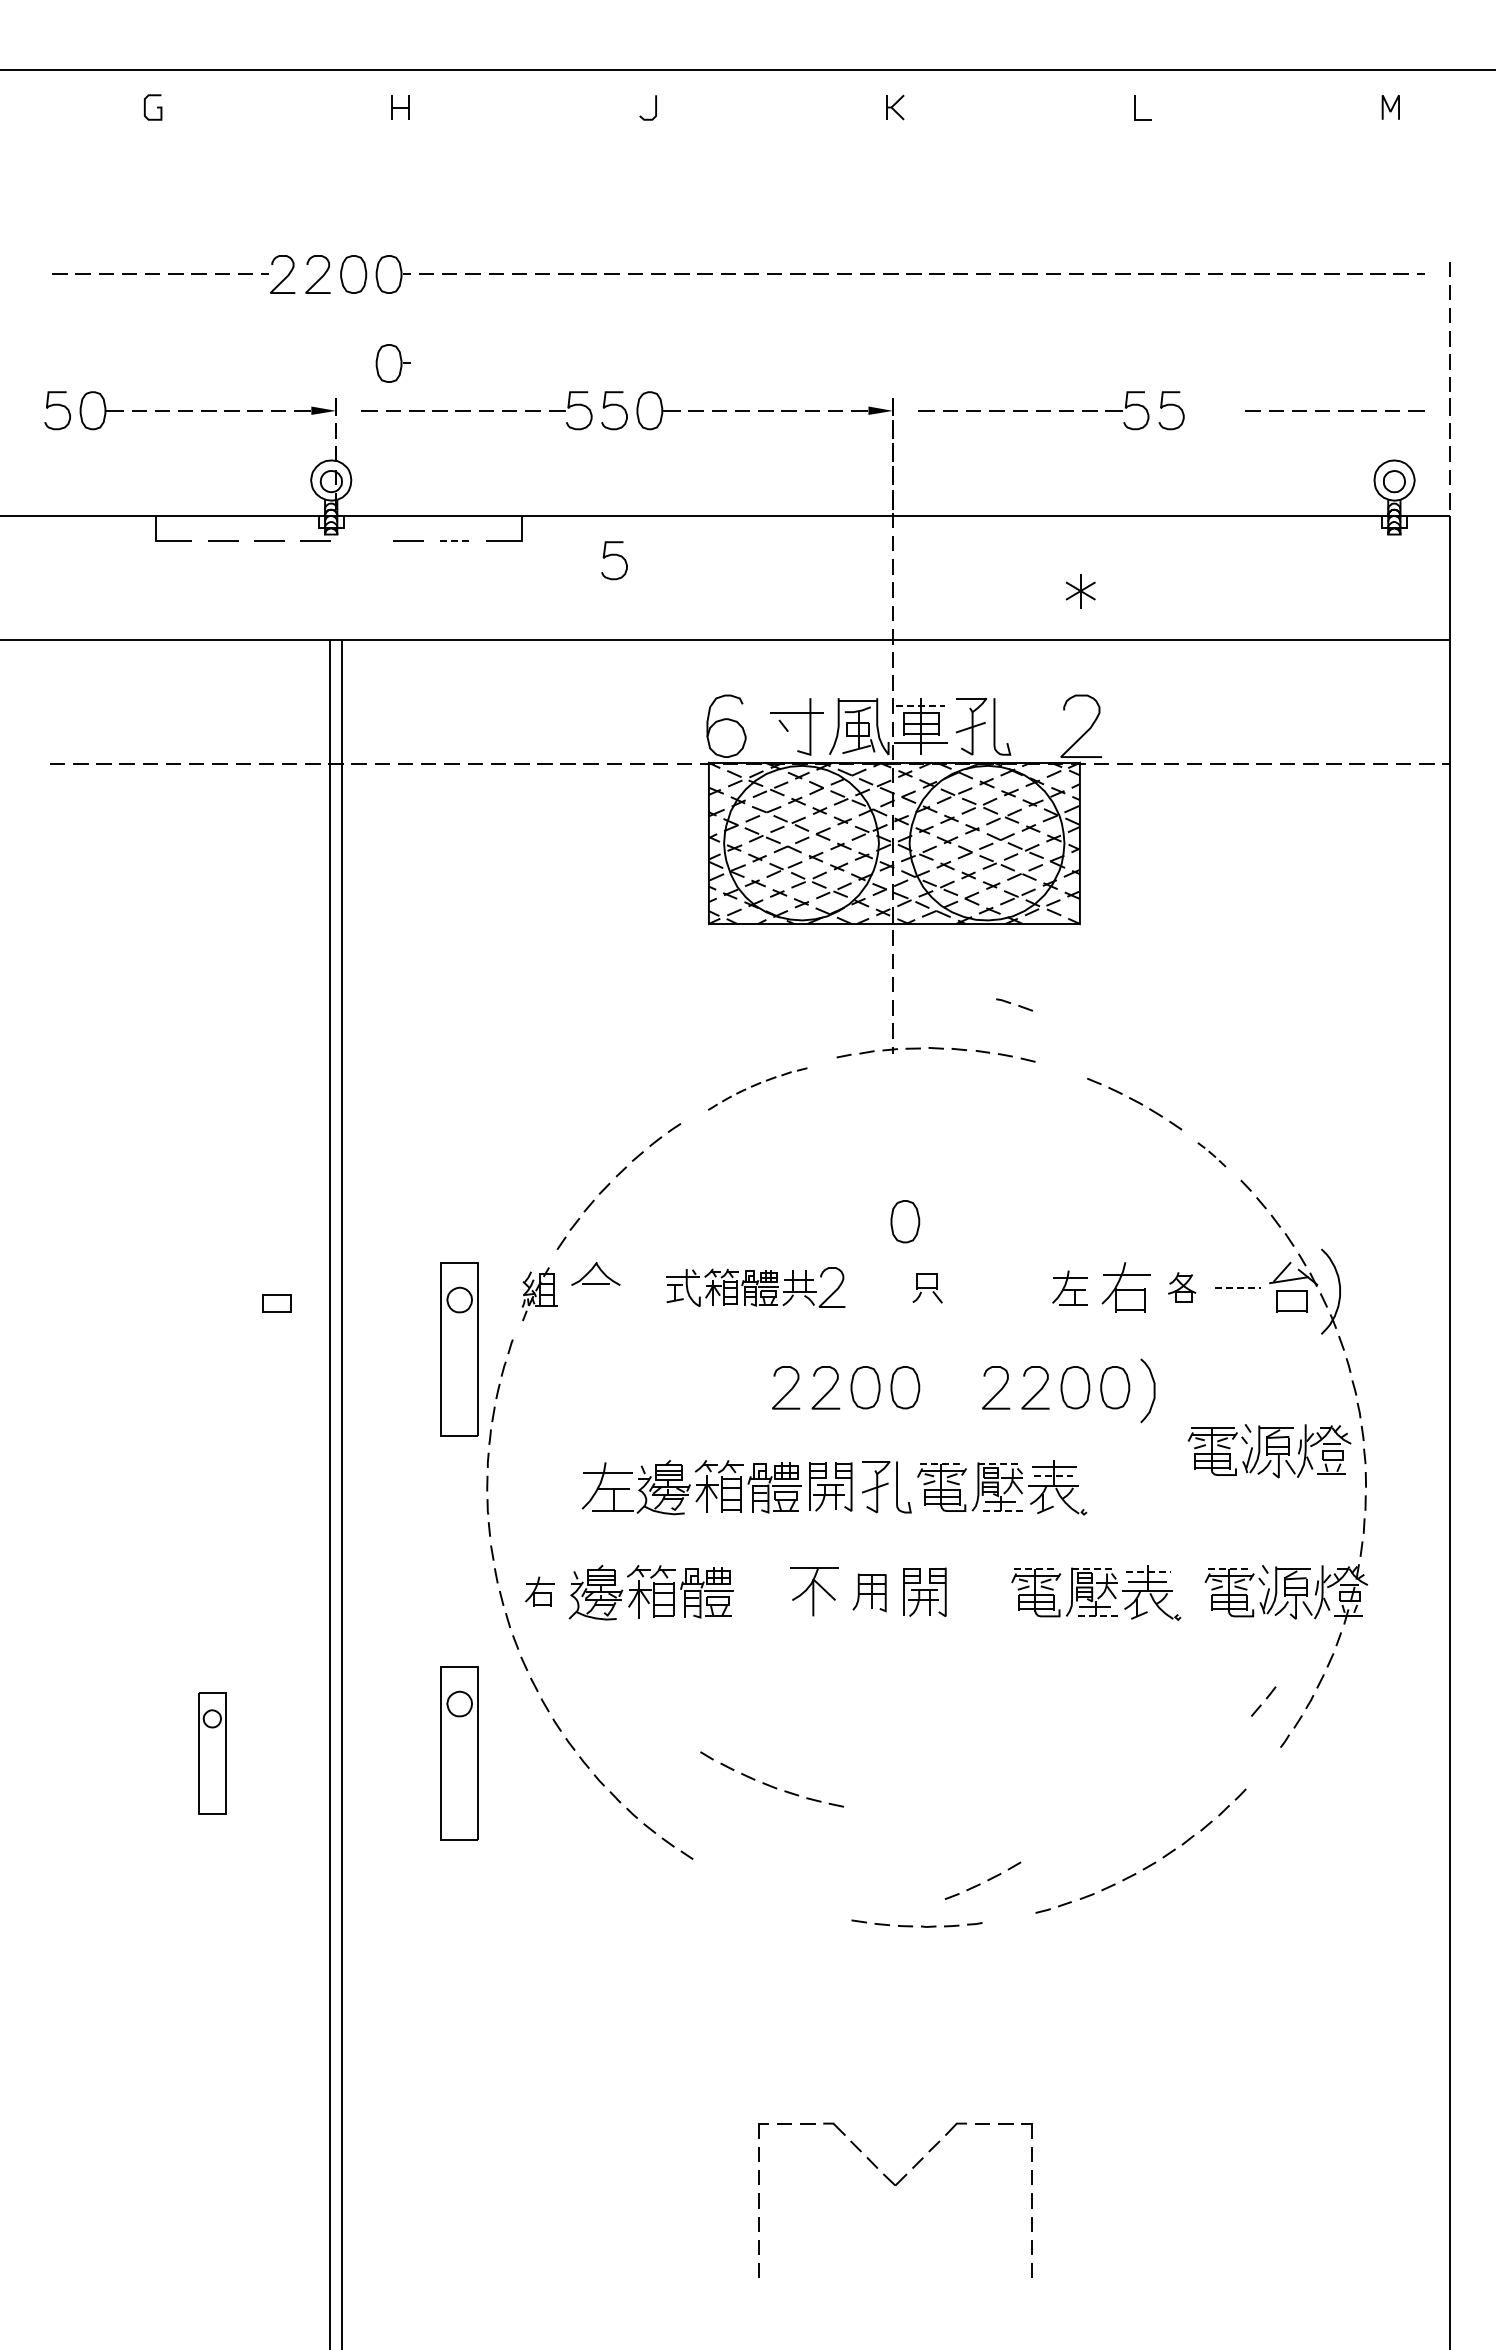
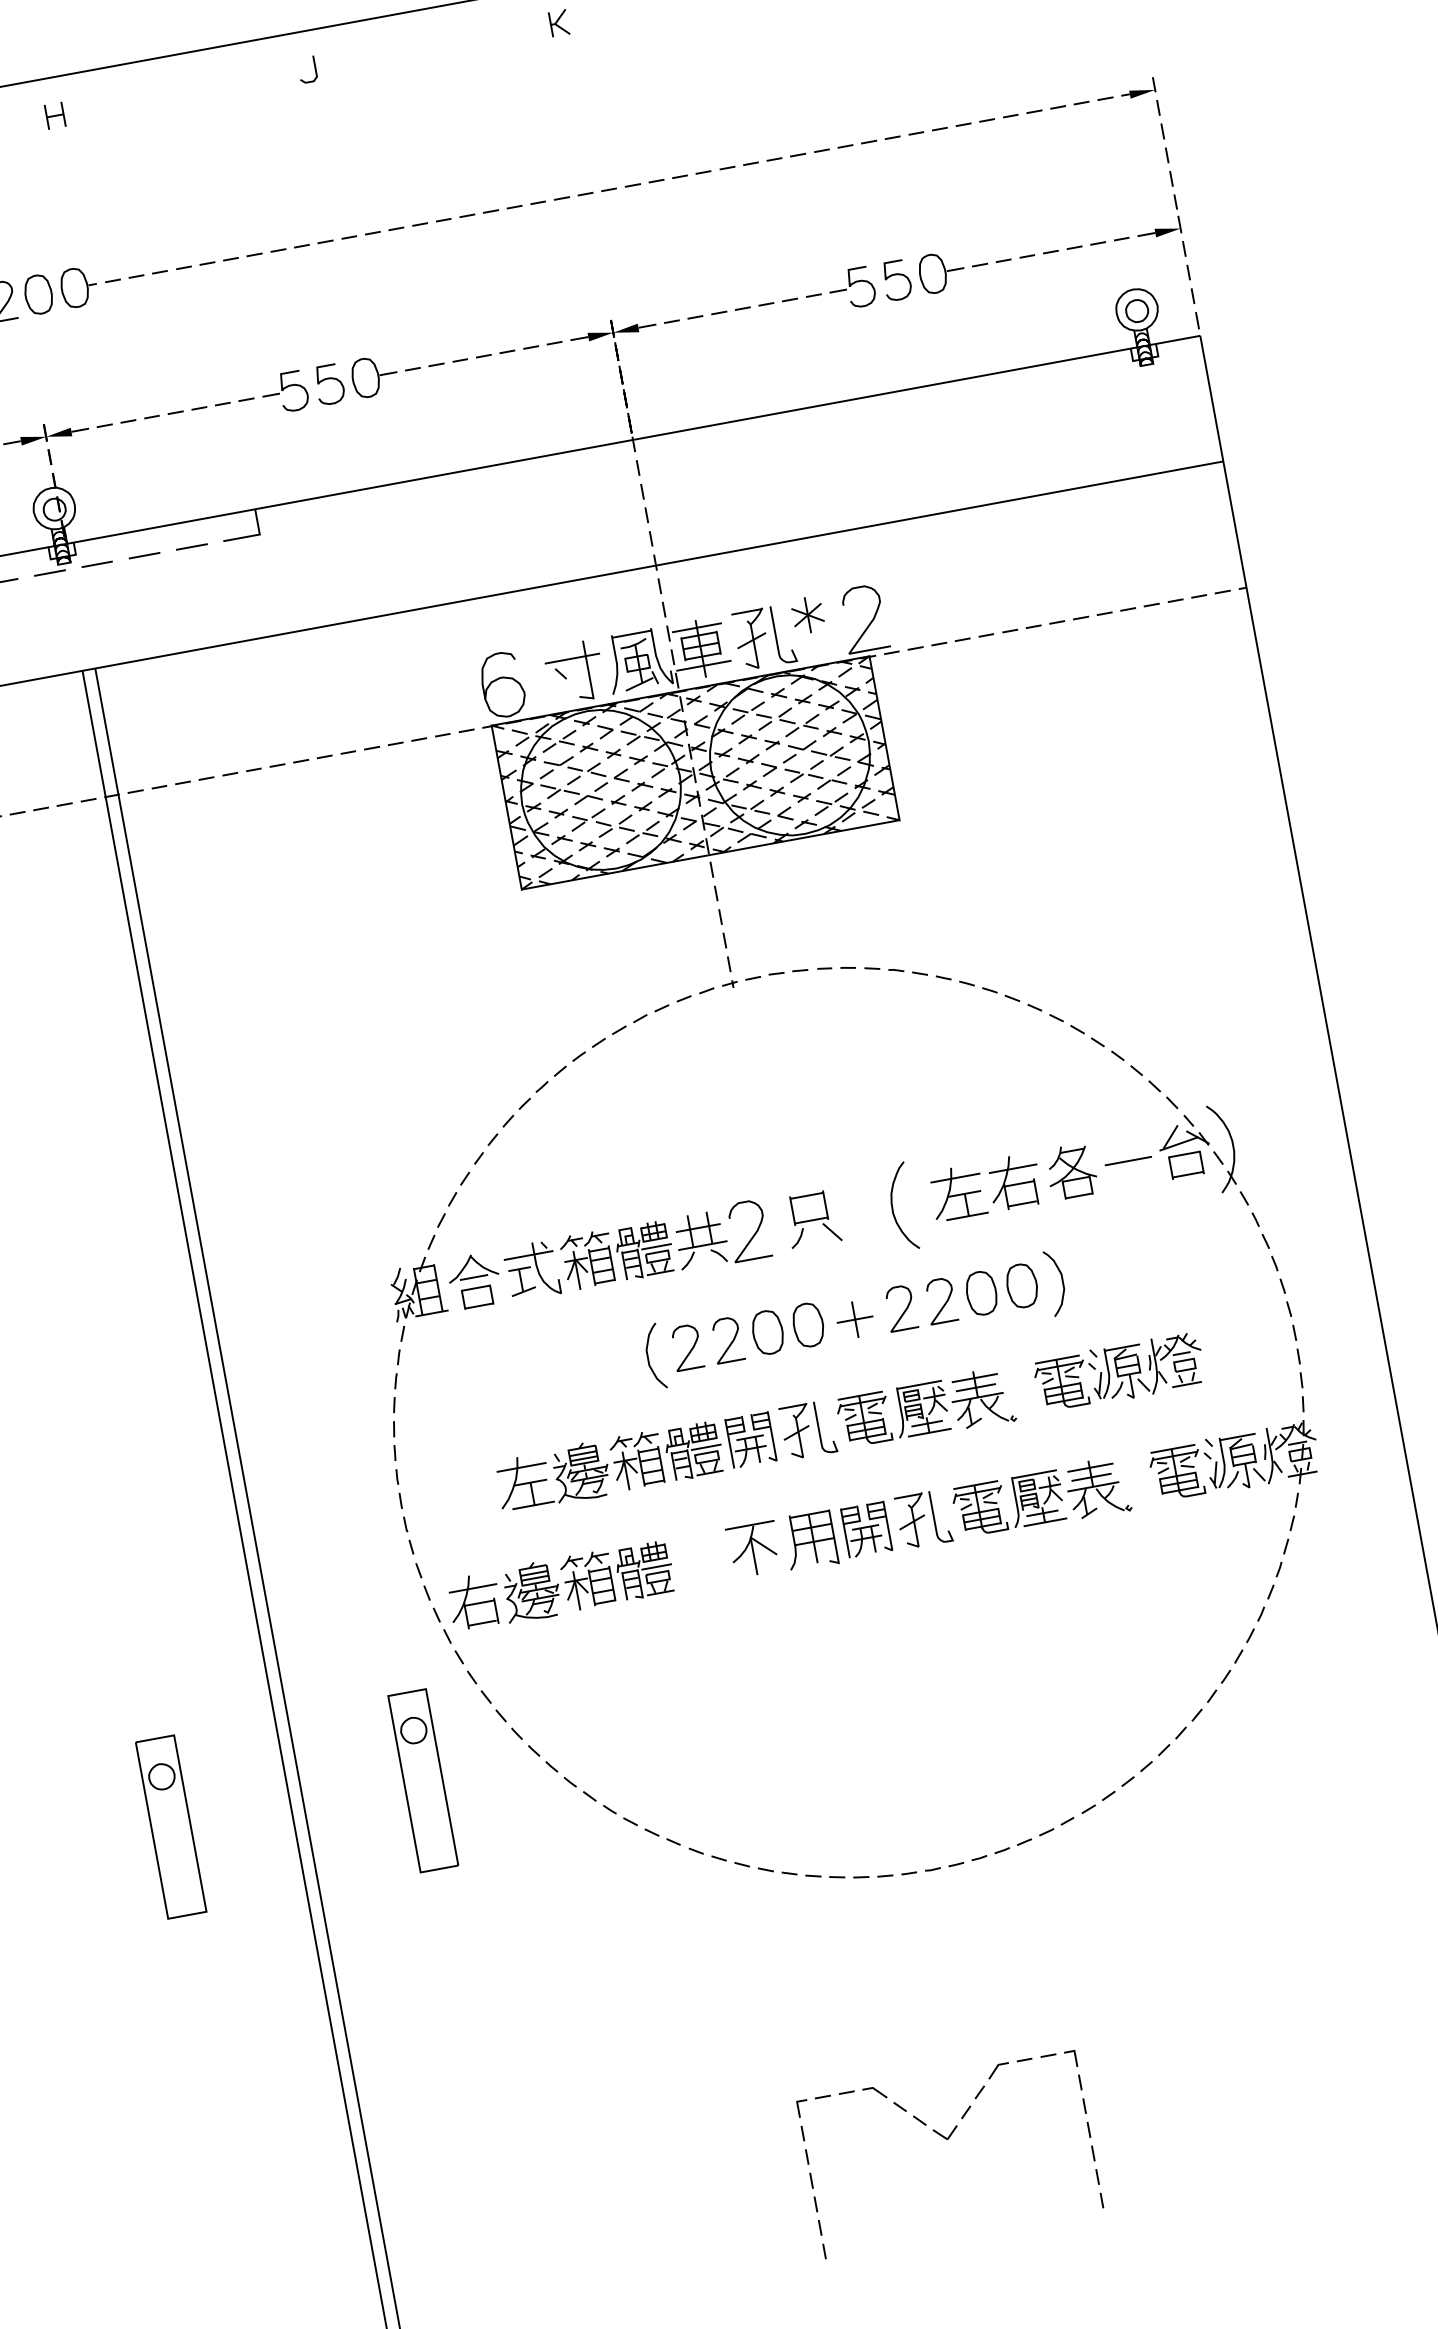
fill: (1437, 274) -> (1142, 92), added
part: (392, 363) -> (94, 378), removed
fill: (348, 410) -> (58, 434), added
fill: (904, 410) -> (625, 330), added
part: (1215, 410) -> (941, 272), added
fill: (1437, 410) -> (1167, 230), added
line: (362, 540) -> (97, 563), added
line: (455, 540) -> (192, 546), dashed -> solid
curve: (614, 555) -> (356, 532), removed
part: (1080, 591) -> (807, 615), moved
line: (921, 705) -> (697, 627), dashed -> solid
part: (1014, 1004) -> (908, 971), moved
part: (757, 1088) -> (602, 1048), size x1.43
part: (1211, 1154) -> (1076, 1030), size x1.67
part: (905, 1221) -> (777, 1155), removed
part: (755, 1287) -> (637, 1251), size x1.43
part: (927, 1287) -> (812, 1218), size x1.67
part: (1069, 1287) -> (956, 1192), size x1.43
part: (1181, 1287) -> (1070, 1171), size x1.67
line: (1238, 1287) -> (1129, 1160), dashed -> solid
curve: (1006, 1291) -> (893, 1208), added
part: (539, 1293) -> (418, 1297), size x1.43
part: (276, 1303) -> (477, 1297), moved
part: (459, 1349) -> (347, 1369), removed
curve: (747, 1390) -> (648, 1357), added
part: (950, 1390) -> (854, 1319), added
part: (1269, 1451) -> (1119, 1373), moved
line: (941, 1463) -> (859, 1395), dashed -> solid
line: (1000, 1463) -> (919, 1384), dashed -> solid
line: (1053, 1476) -> (975, 1387), dashed -> solid
line: (1001, 1511) -> (929, 1433), dashed -> solid
line: (1035, 1568) -> (974, 1484), dashed -> solid
line: (1094, 1568) -> (1034, 1473), dashed -> solid
line: (1229, 1568) -> (1172, 1448), dashed -> solid
line: (1148, 1572) -> (1090, 1467), dashed -> solid
part: (539, 1591) -> (474, 1601), size x1.67
part: (869, 1592) -> (810, 1540), size x1.43
part: (980, 1592) -> (923, 1519), added
line: (1096, 1616) -> (1045, 1522), dashed -> solid
part: (1263, 1701) -> (1244, 1645), moved
part: (212, 1753) -> (171, 1827), size x1.43
part: (771, 1779) -> (766, 1863), moved
part: (982, 1880) -> (979, 1812), removed
part: (1008, 1918) -> (1012, 1846), added

